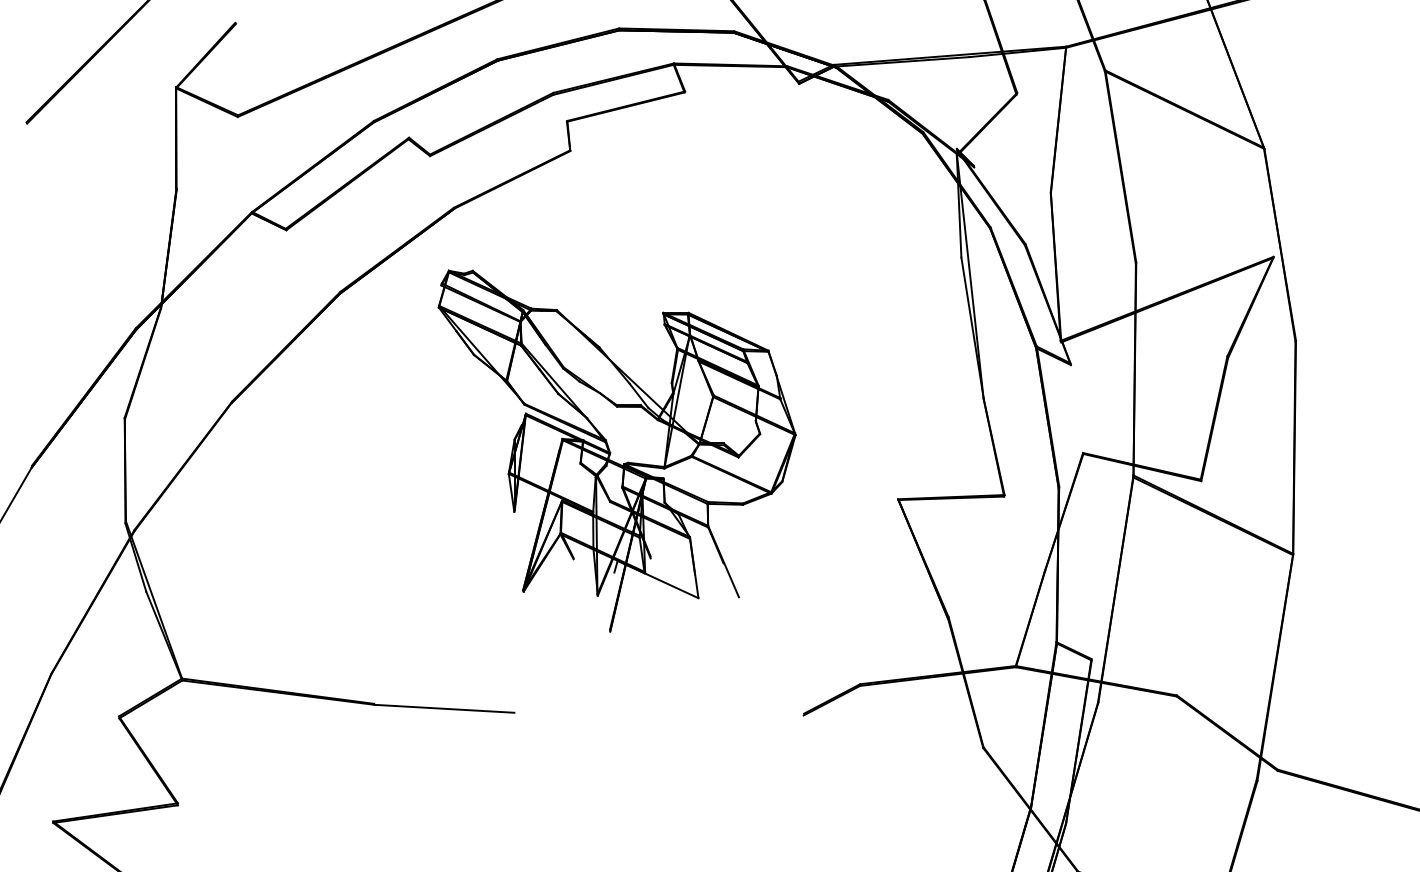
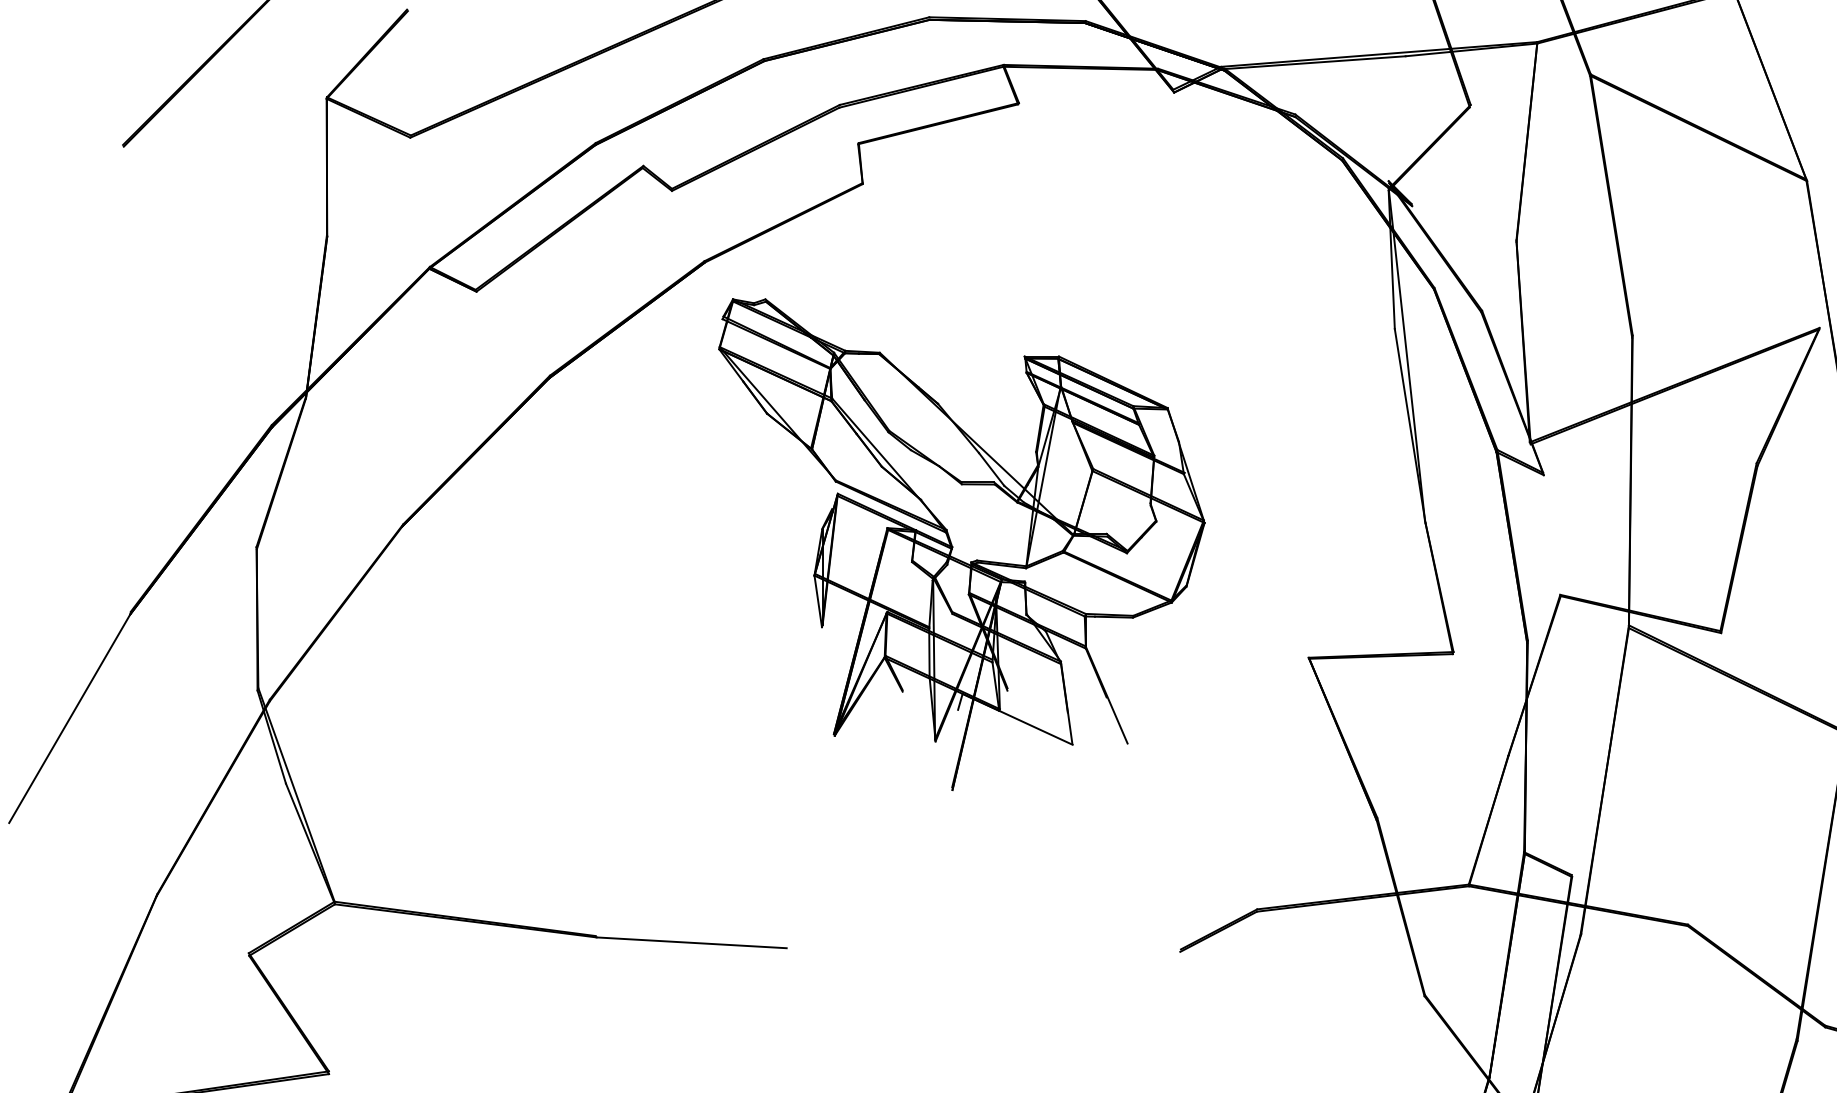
part: (616, 450) -> (960, 543), moved

